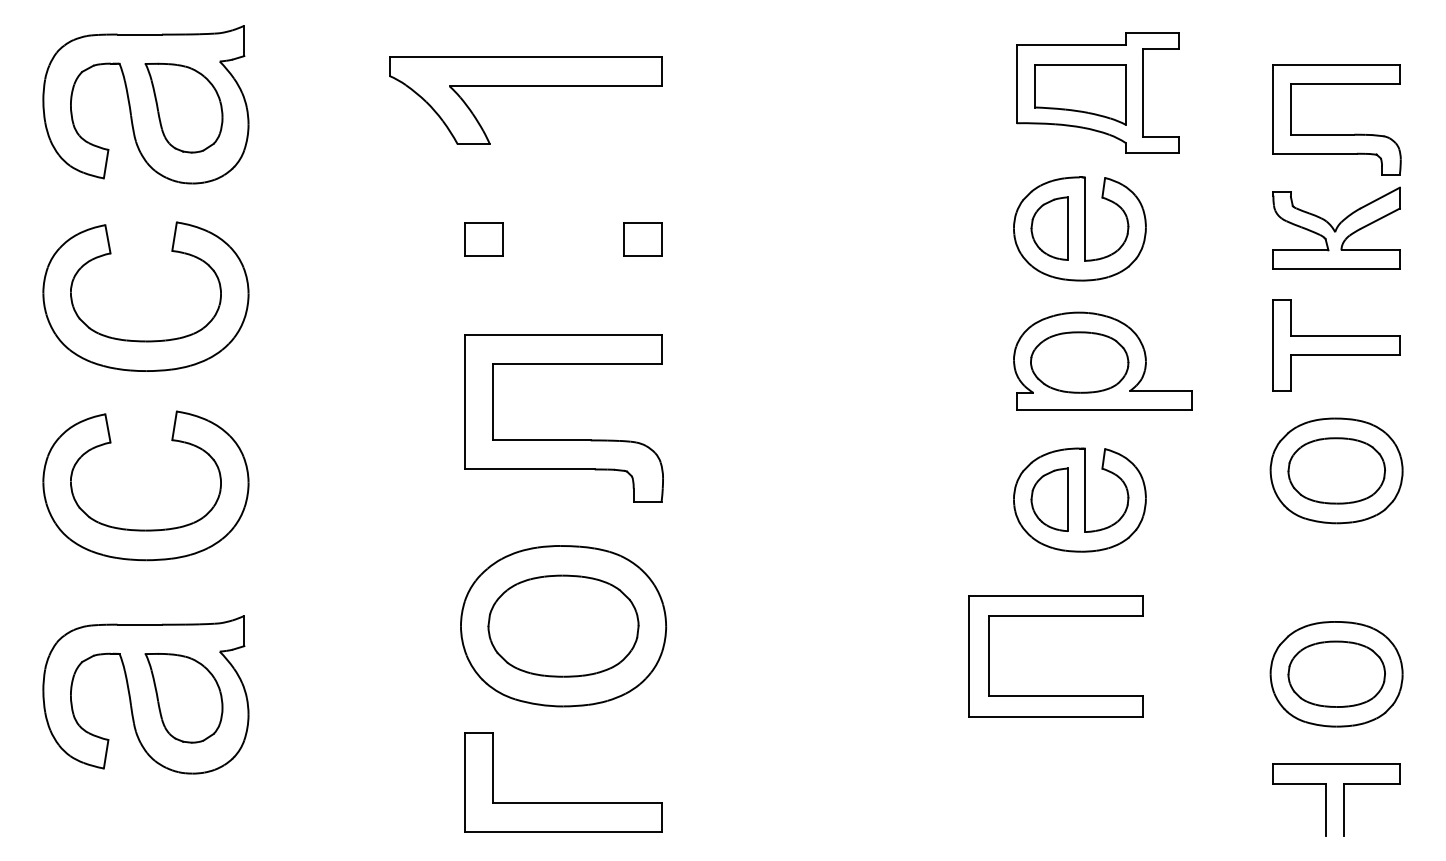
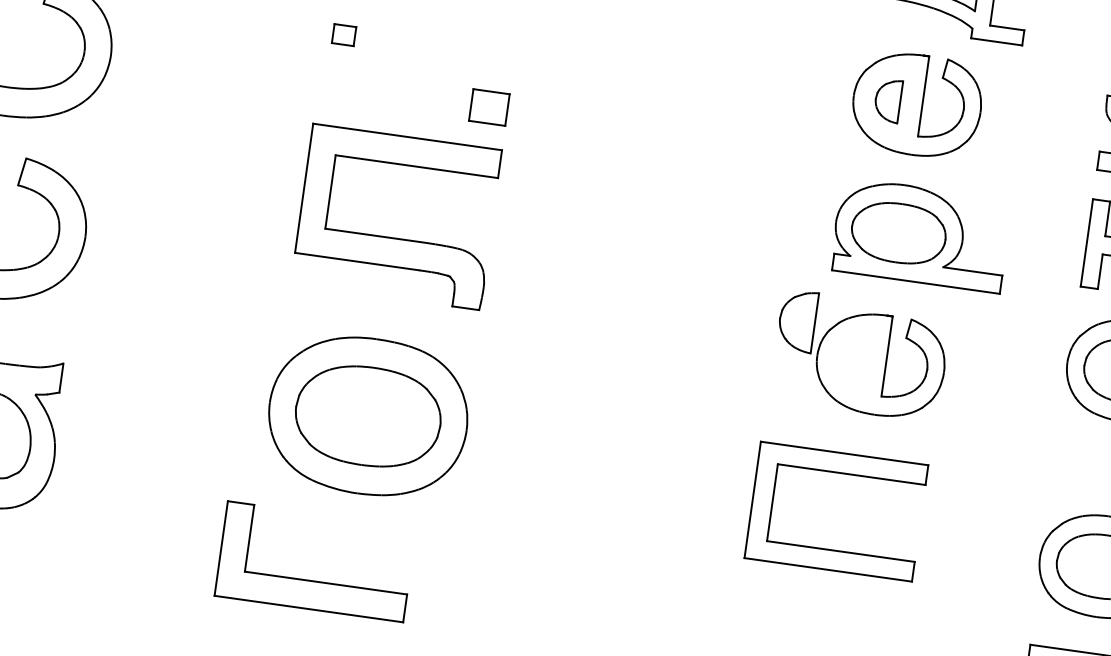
part: (1049, 228) -> (887, 100), size x0.7
part: (483, 239) -> (343, 34), size x0.6
part: (642, 239) -> (488, 107), moved
part: (1049, 499) -> (797, 320), moved
part: (563, 802) -> (312, 581), moved

